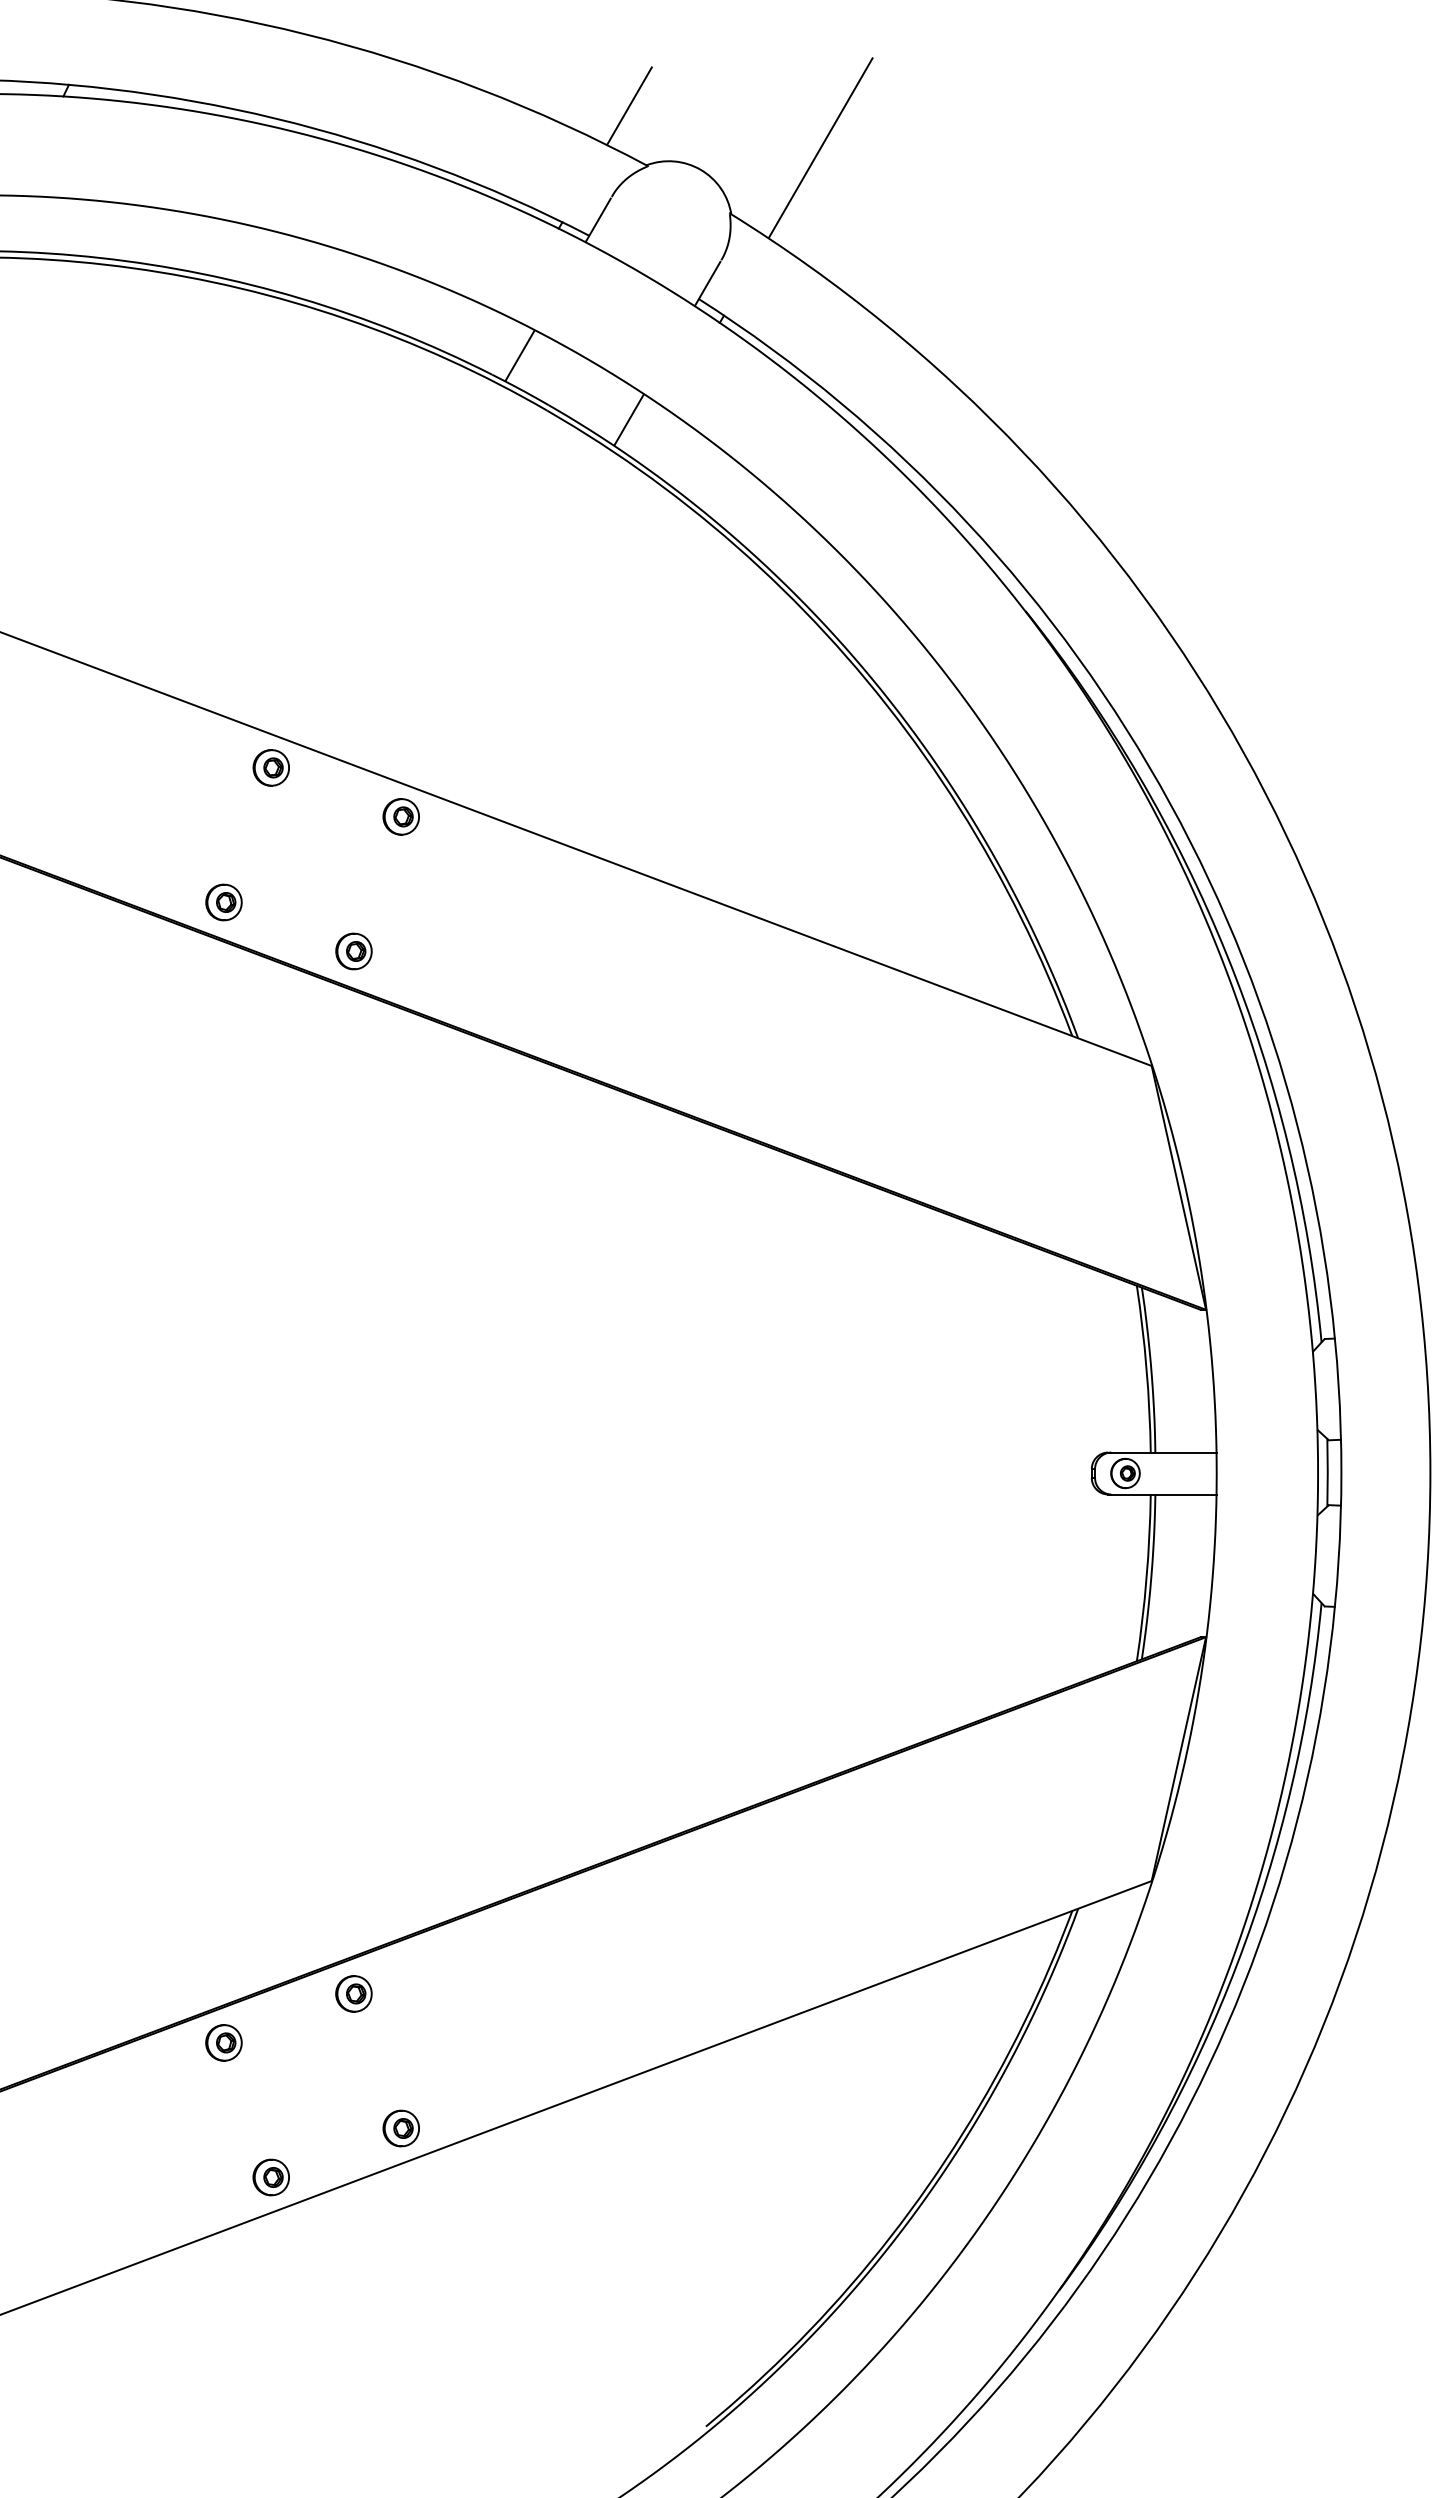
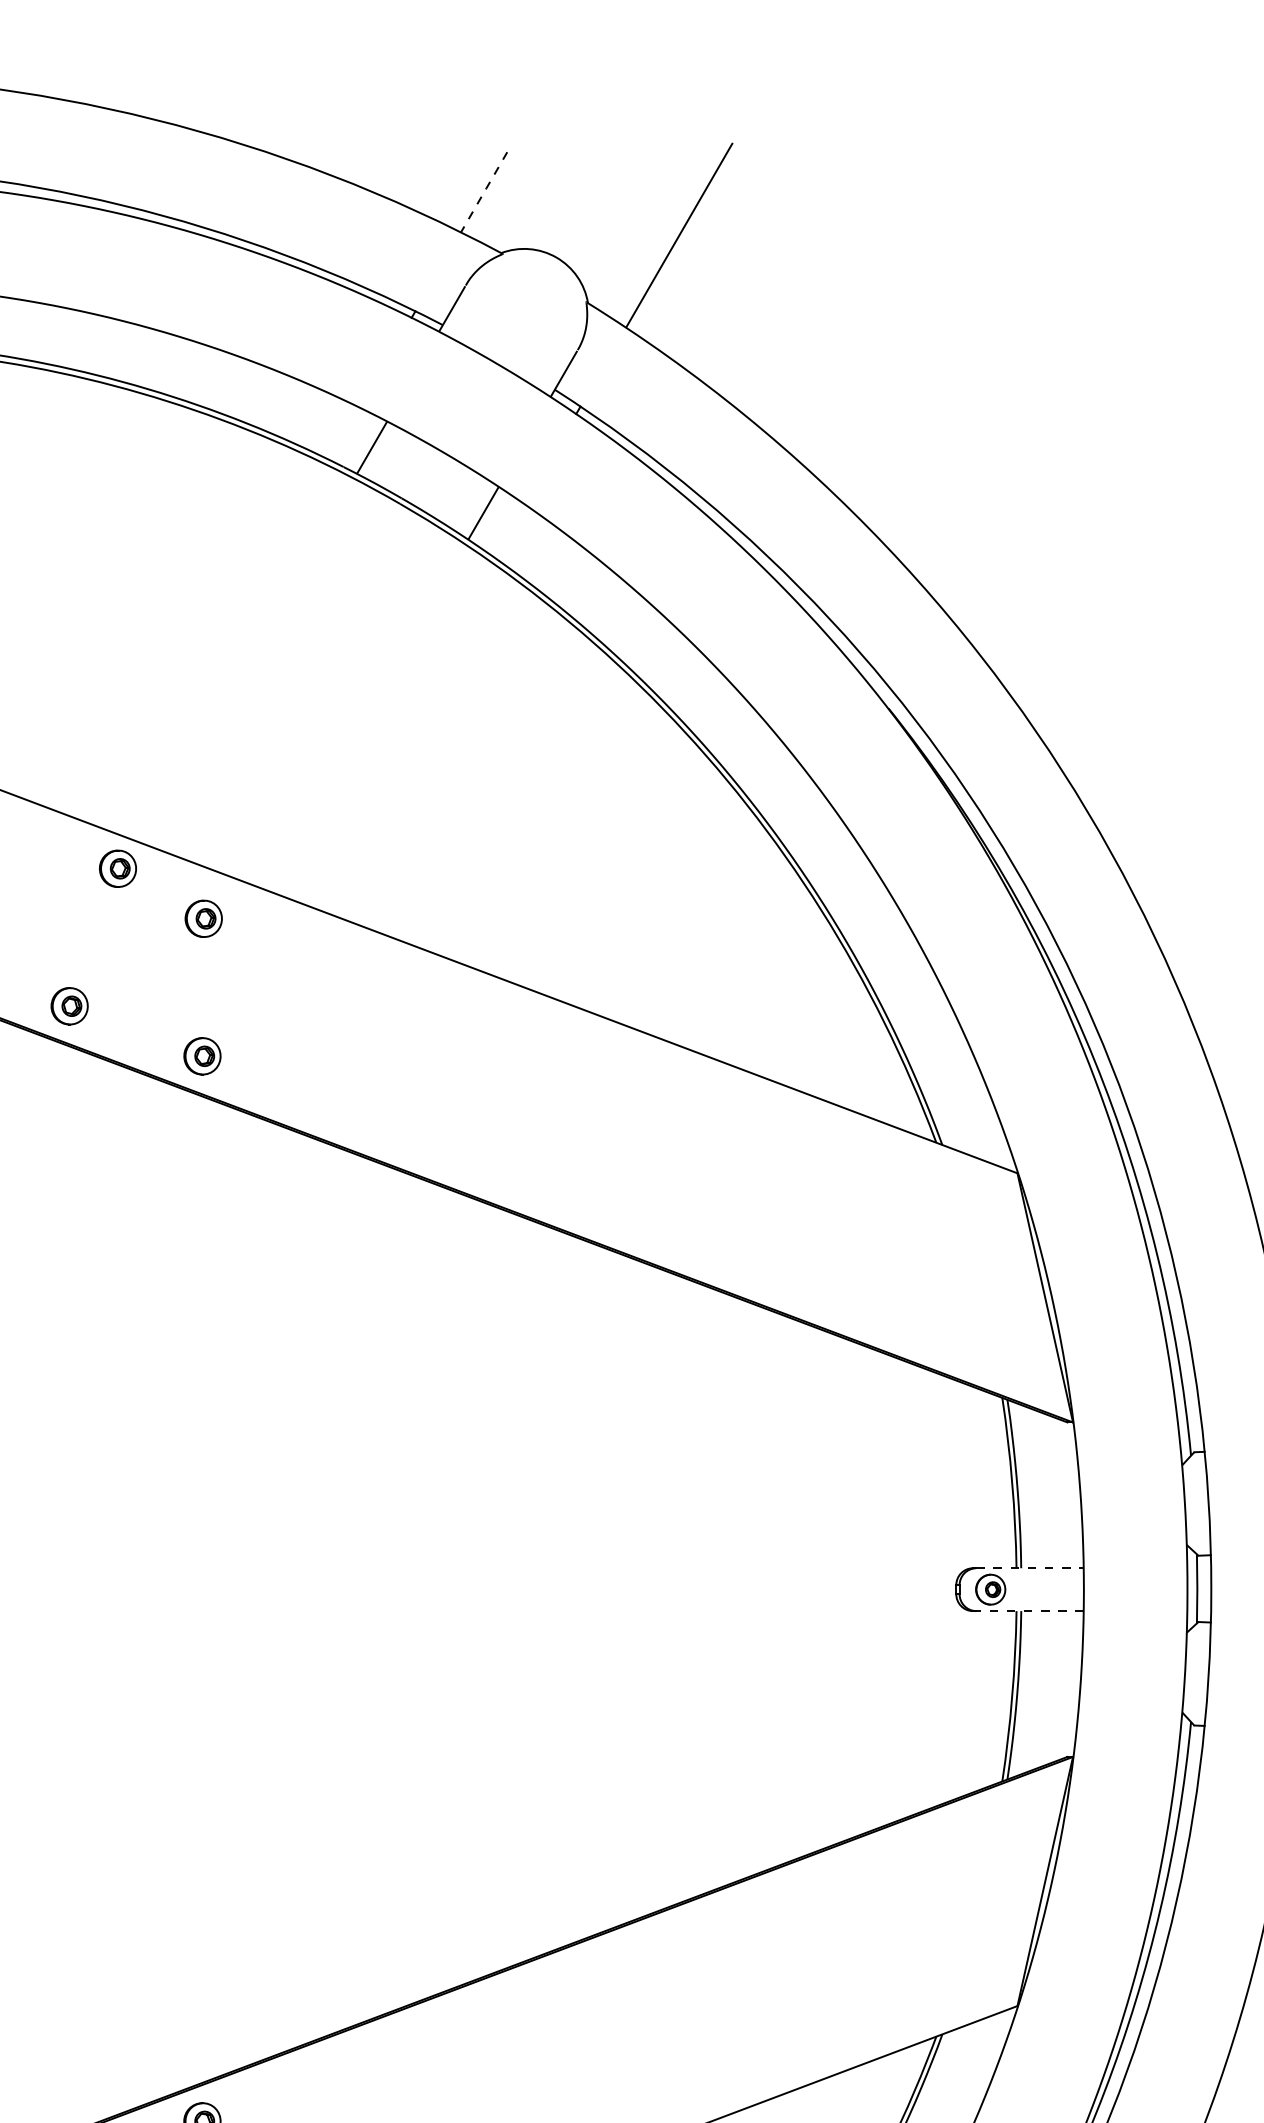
line: (629, 106) -> (483, 193), solid -> dashed
part: (400, 816) -> (202, 918), moved
line: (1164, 1452) -> (1030, 1568), solid -> dashed
line: (1164, 1494) -> (1030, 1611), solid -> dashed

